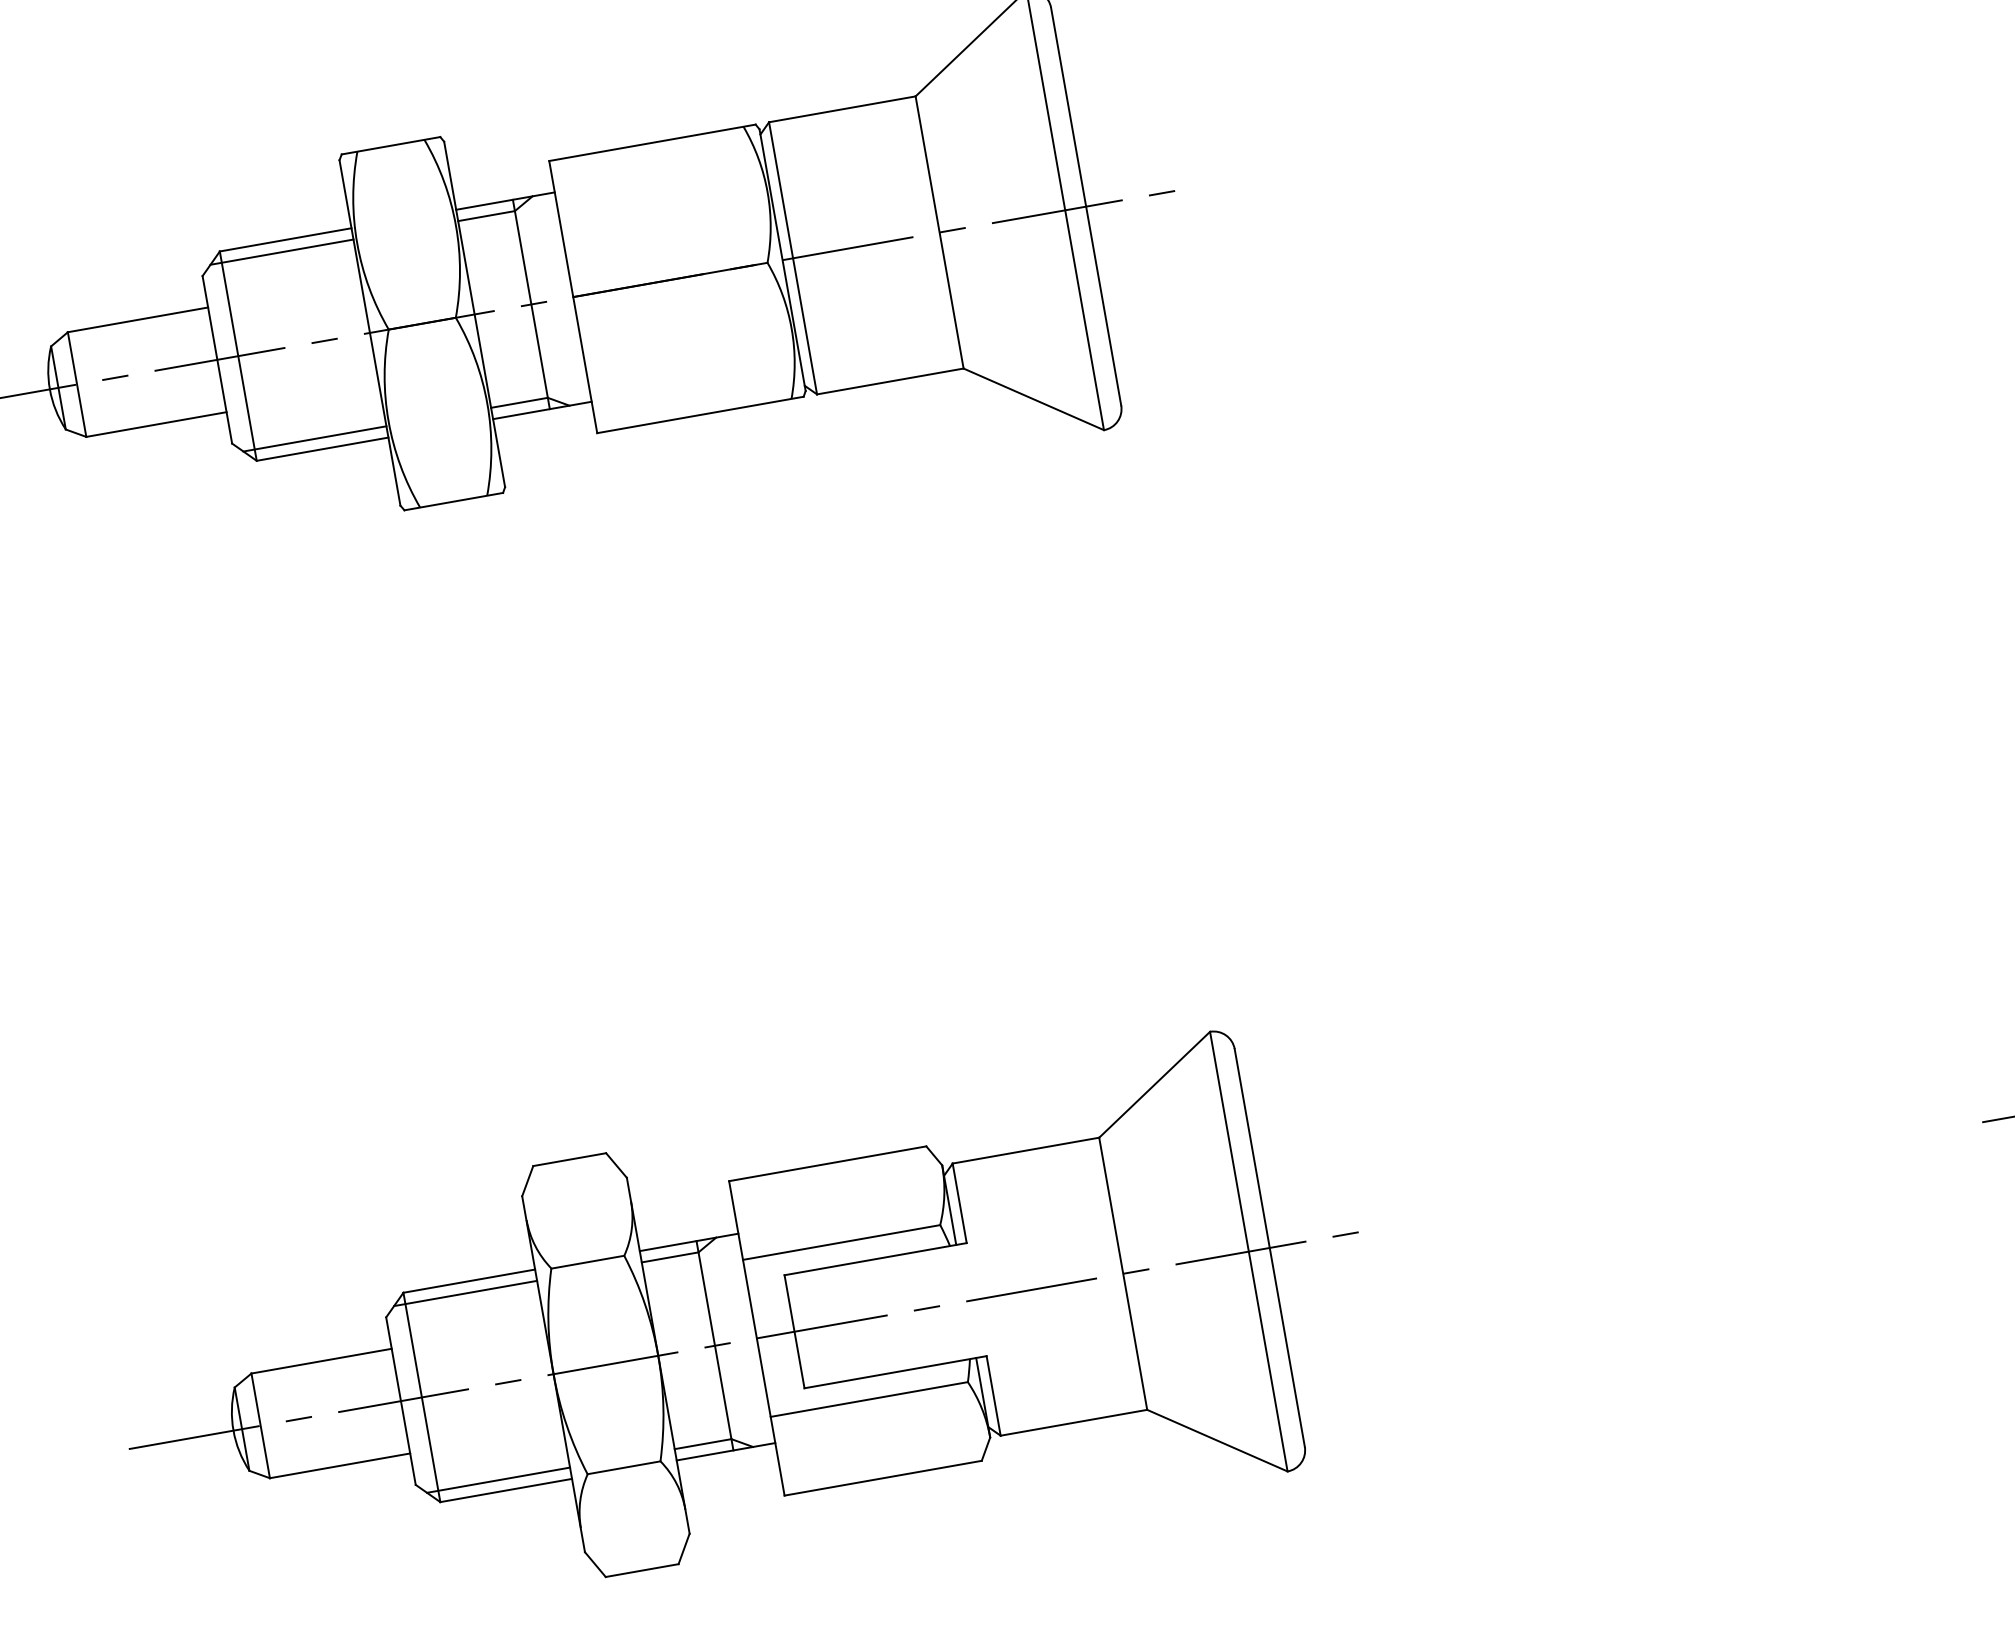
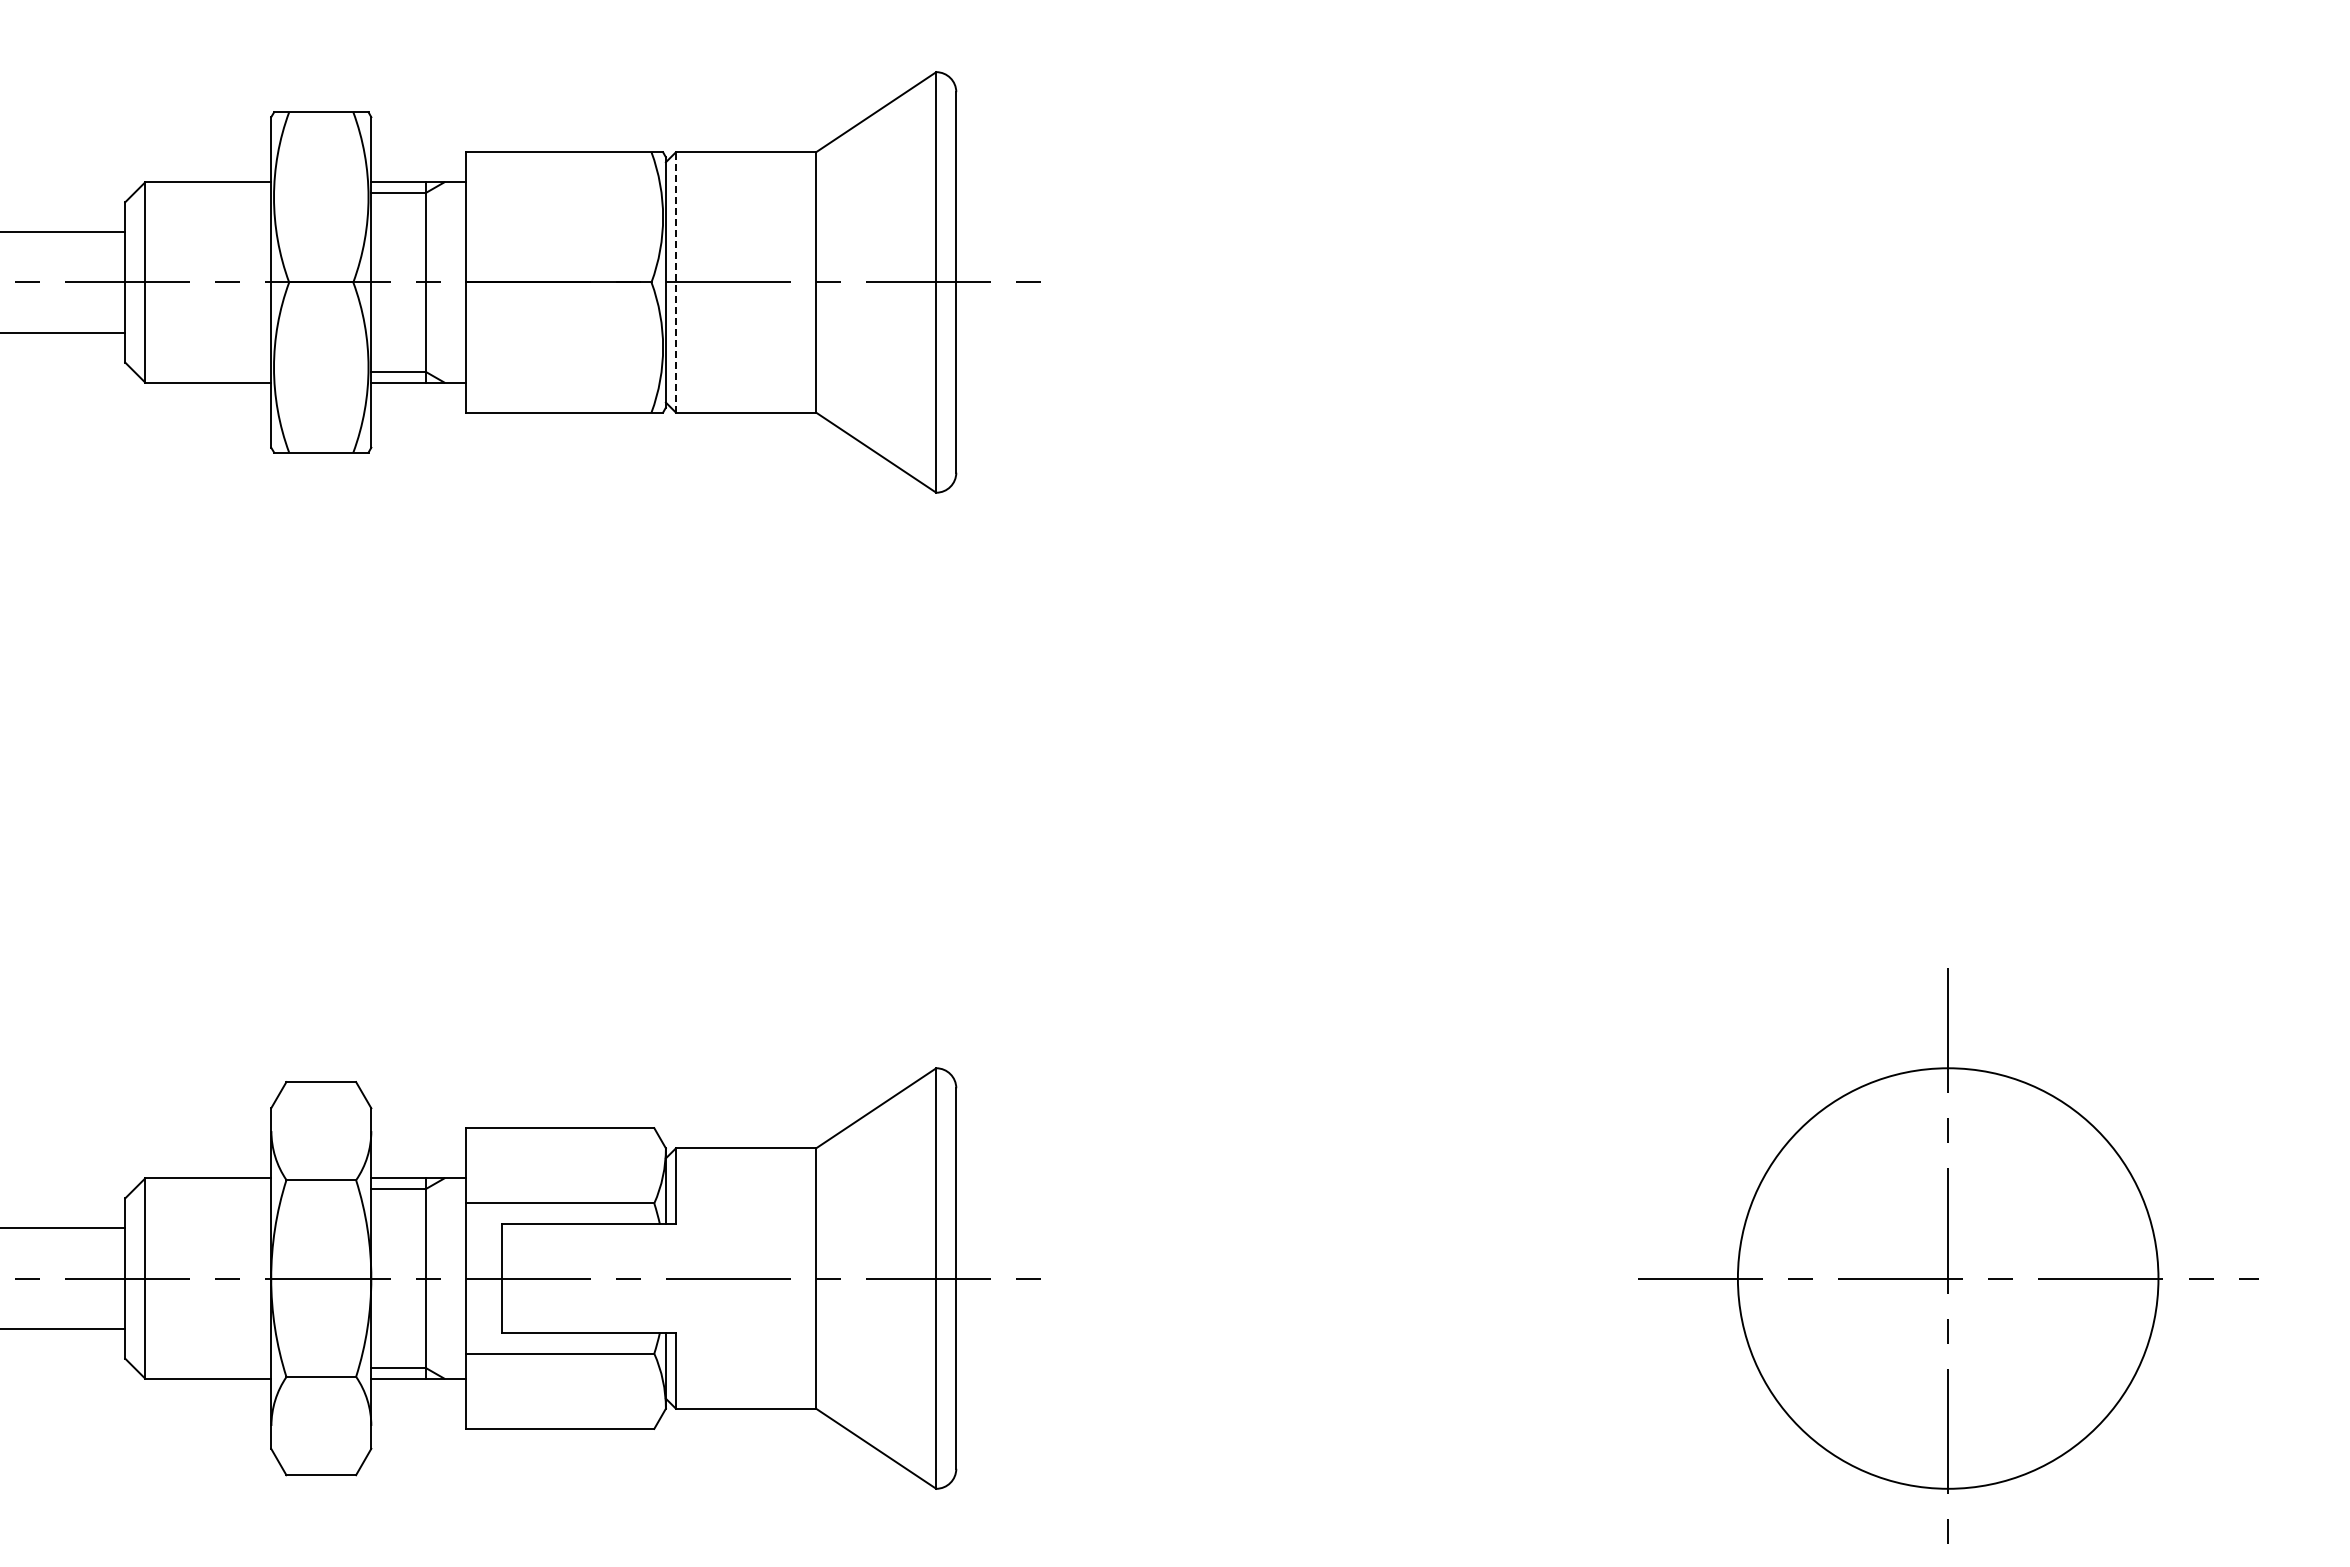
line: (281, 252) -> (202, 193), removed
line: (792, 257) -> (675, 281), solid -> dashed
line: (314, 438) -> (202, 371), removed
line: (465, 1293) -> (202, 1189), removed
line: (498, 1479) -> (202, 1367), removed

